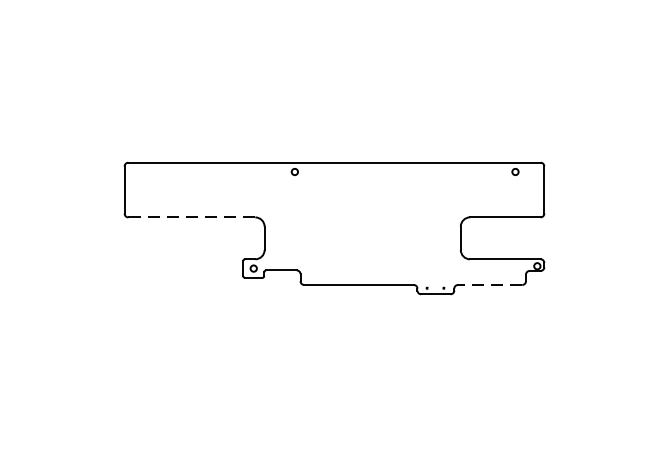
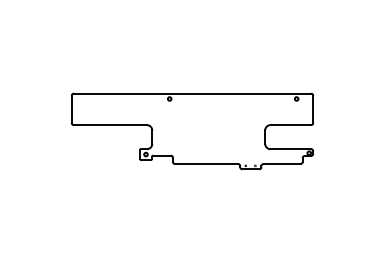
line: (192, 218) -> (110, 125), dashed -> solid
line: (489, 285) -> (281, 164), dashed -> solid

